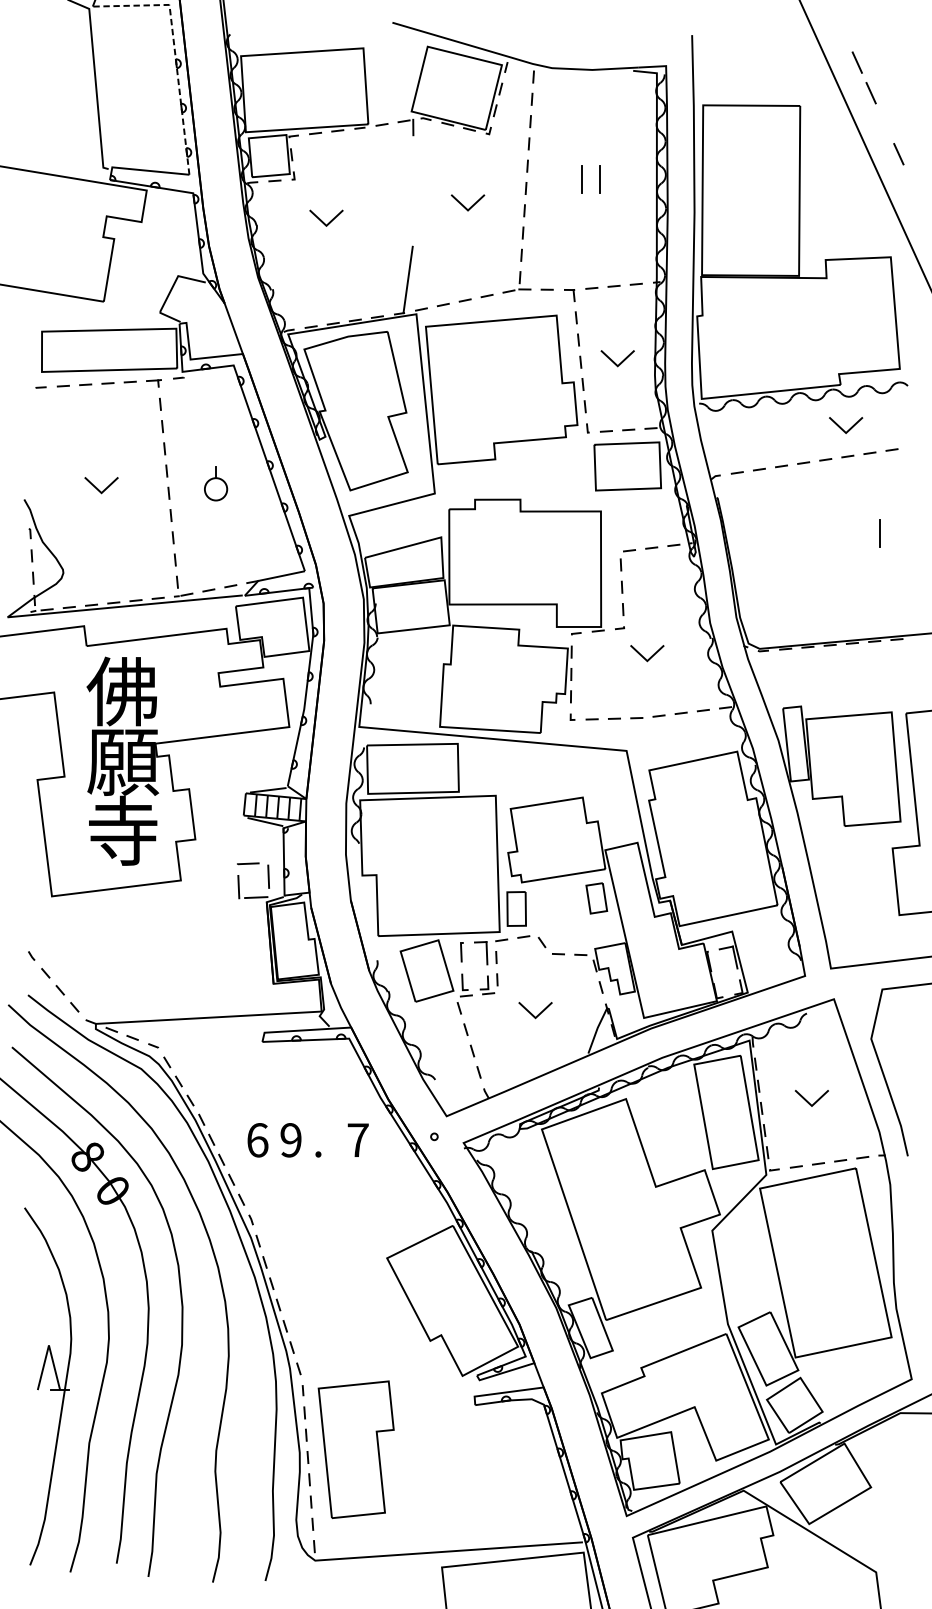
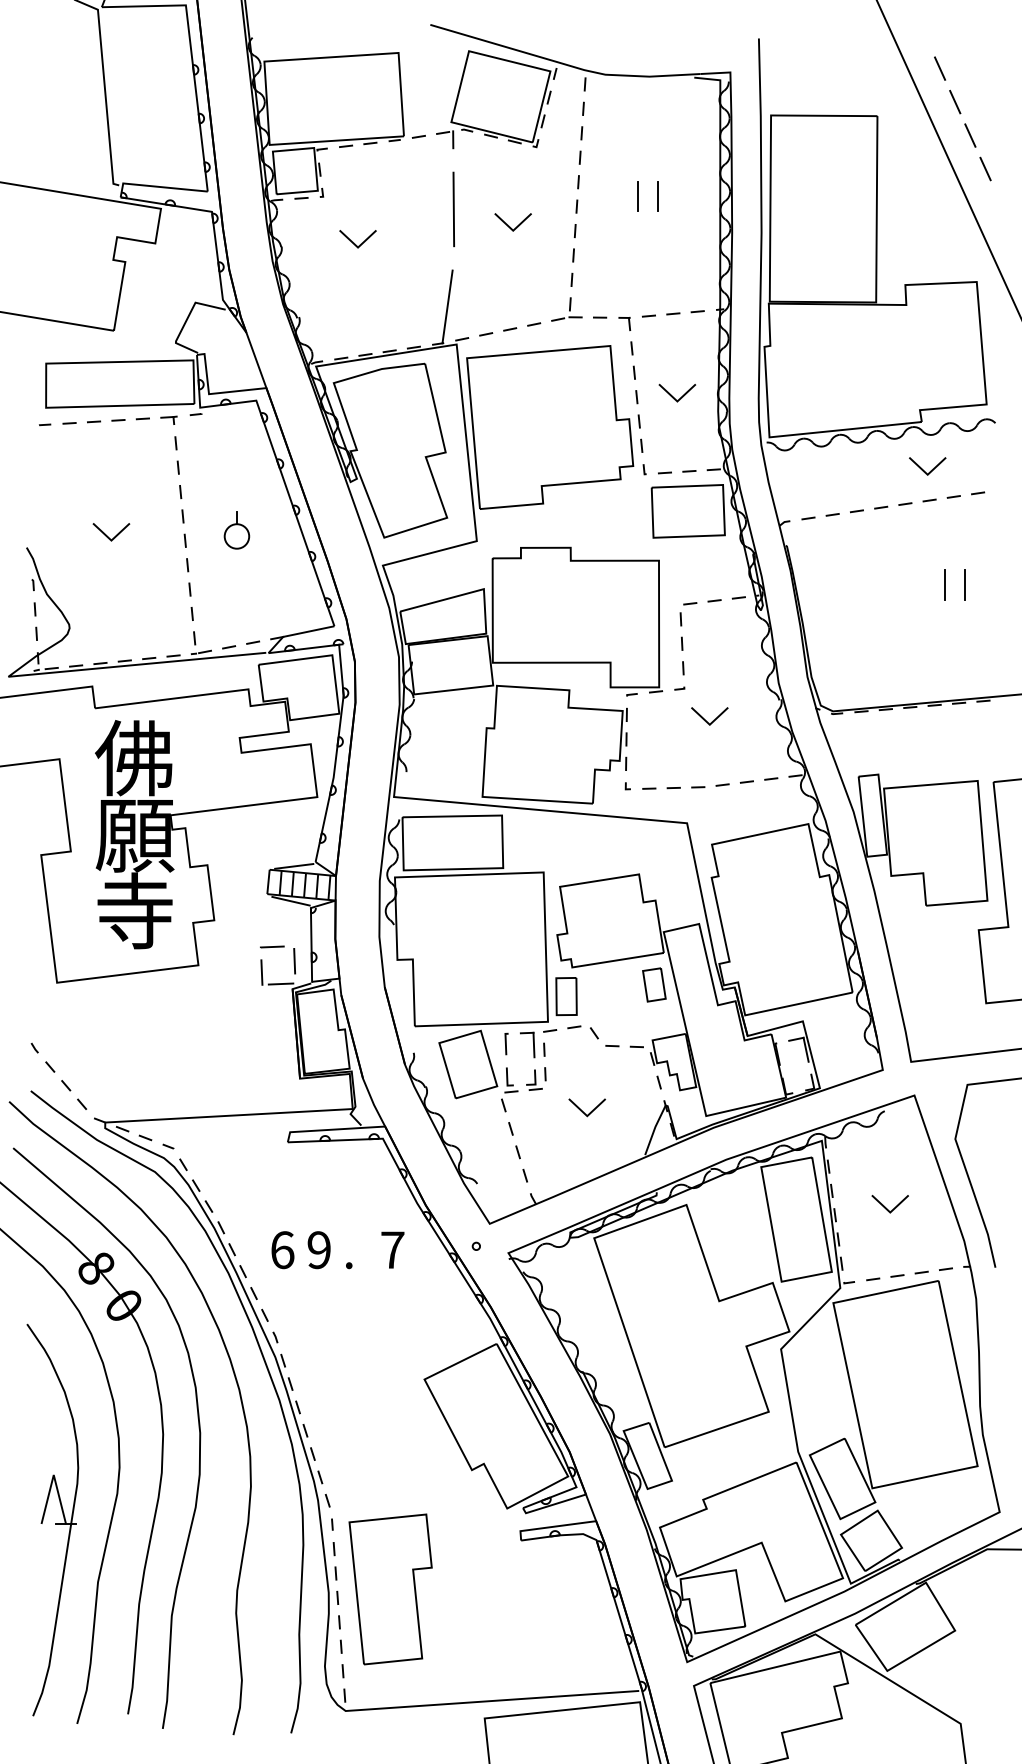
line: (174, 50) -> (191, 55), dashed -> solid
line: (885, 123) -> (970, 135), added
line: (413, 191) -> (453, 209), added
line: (862, 533) -> (945, 584), added

